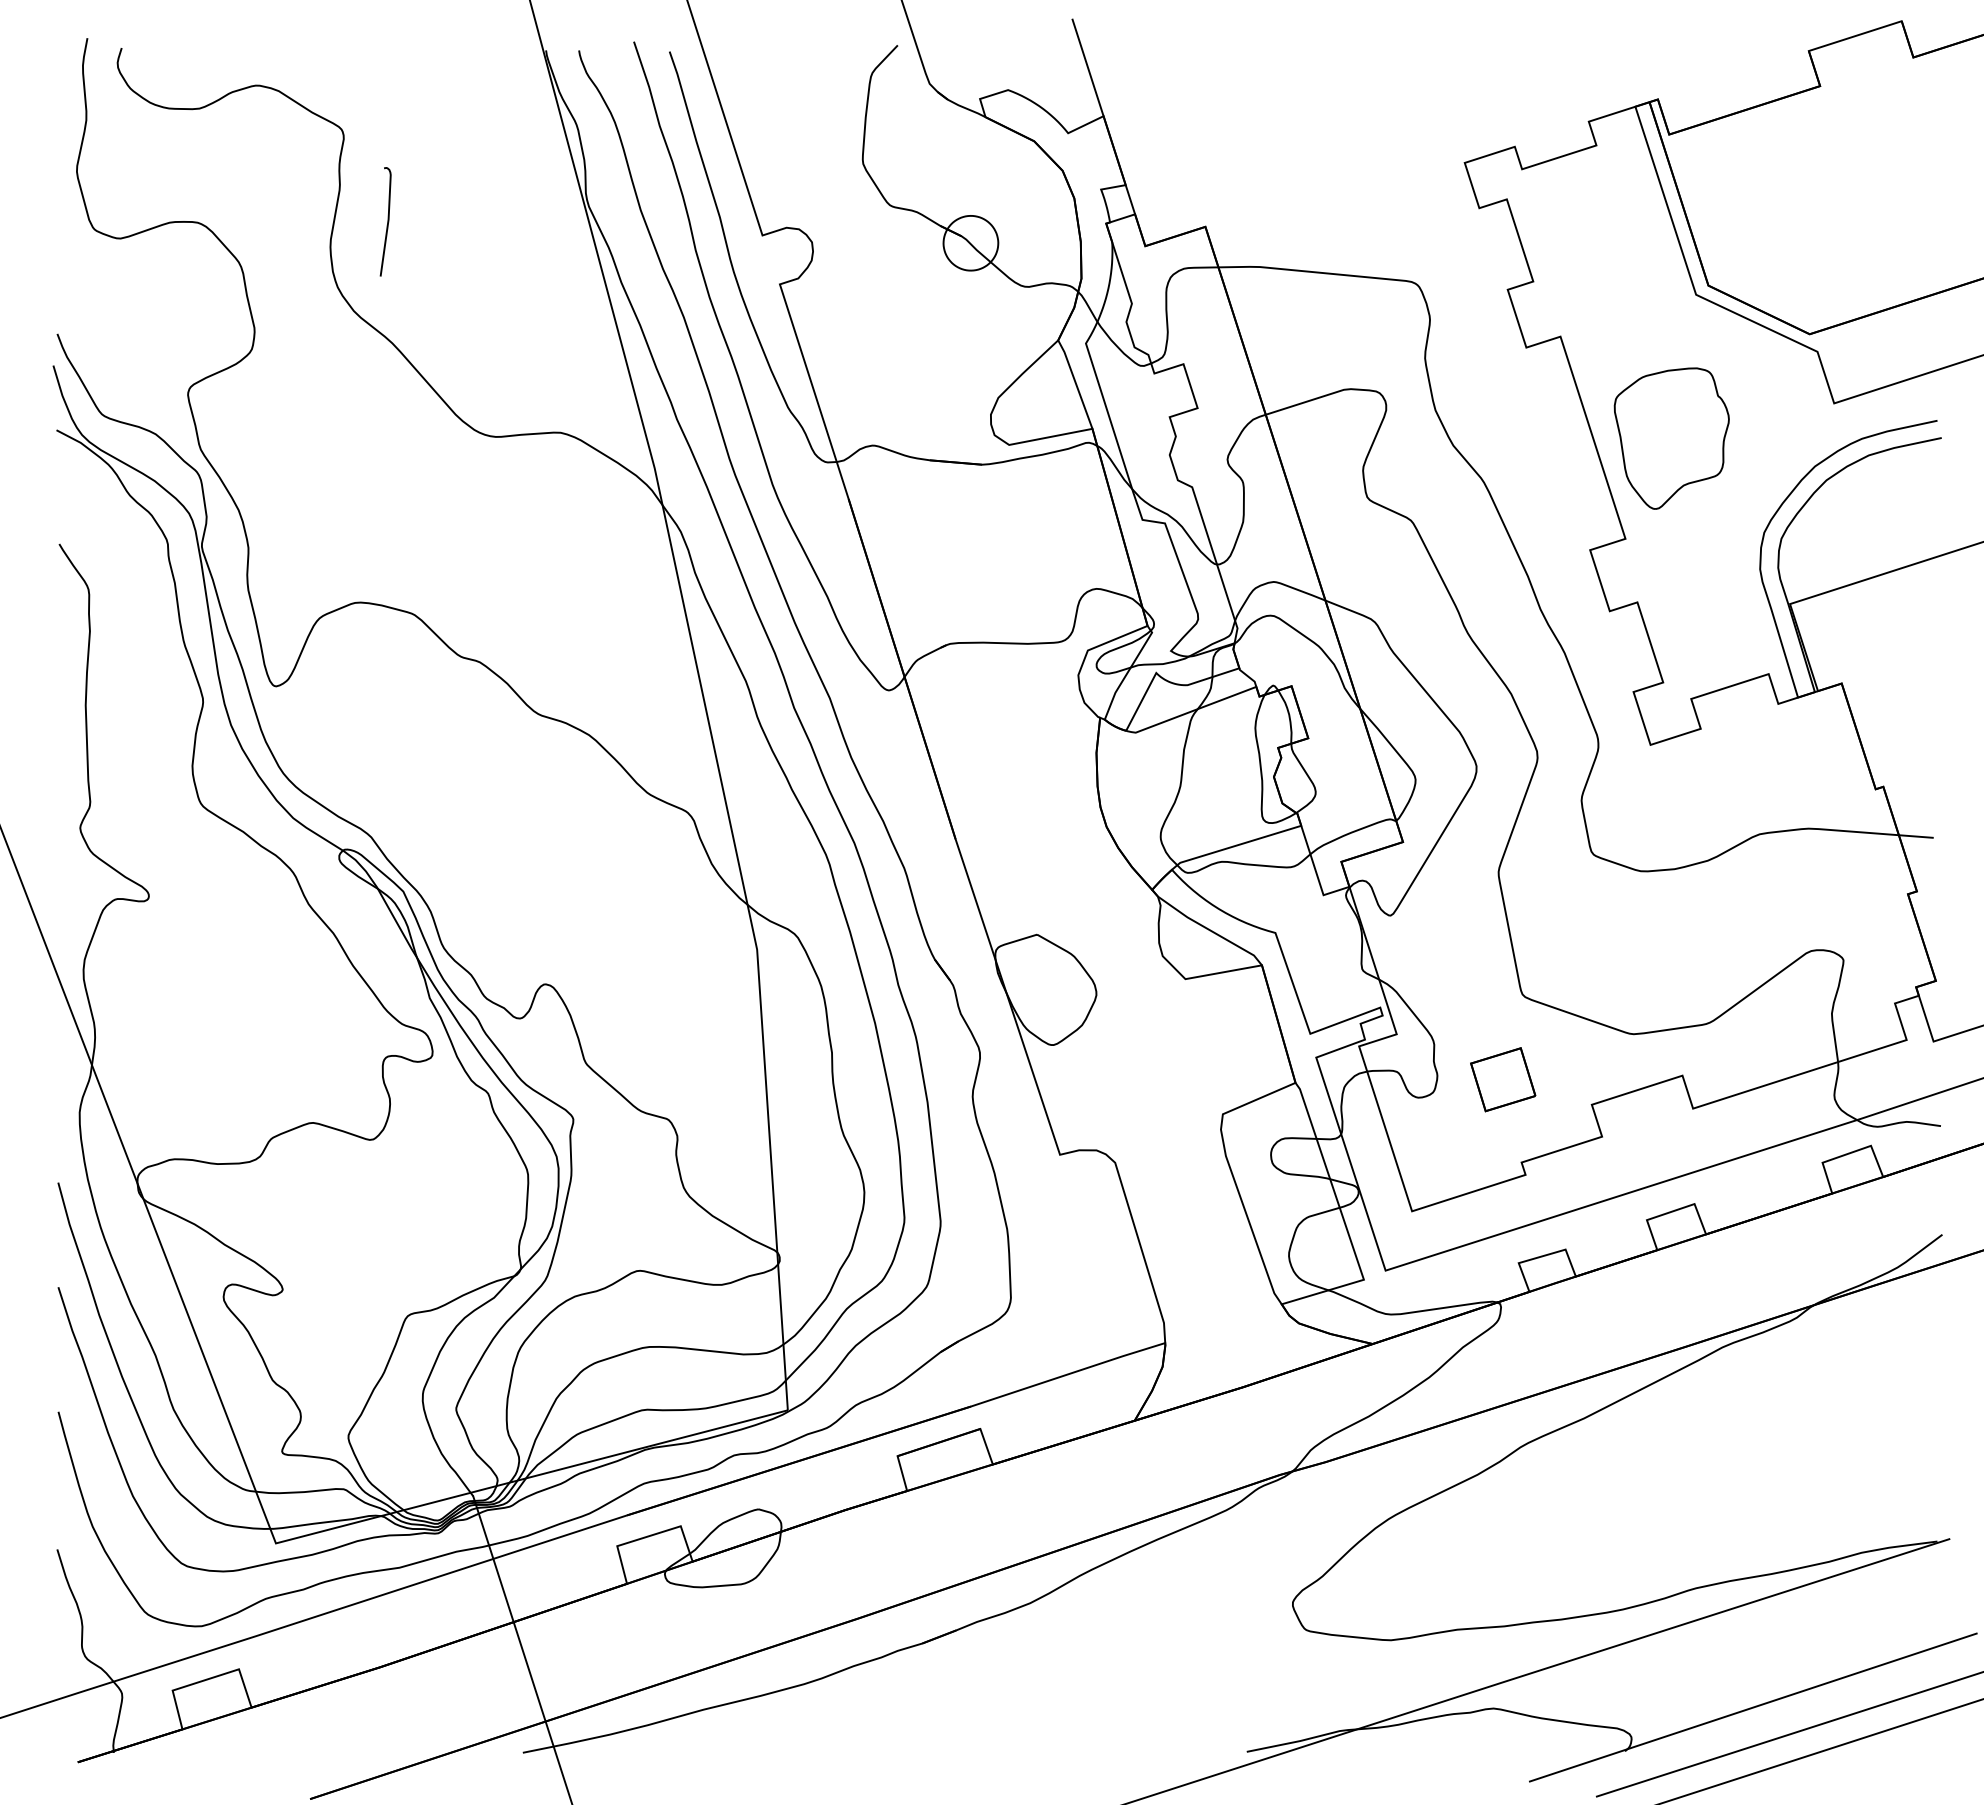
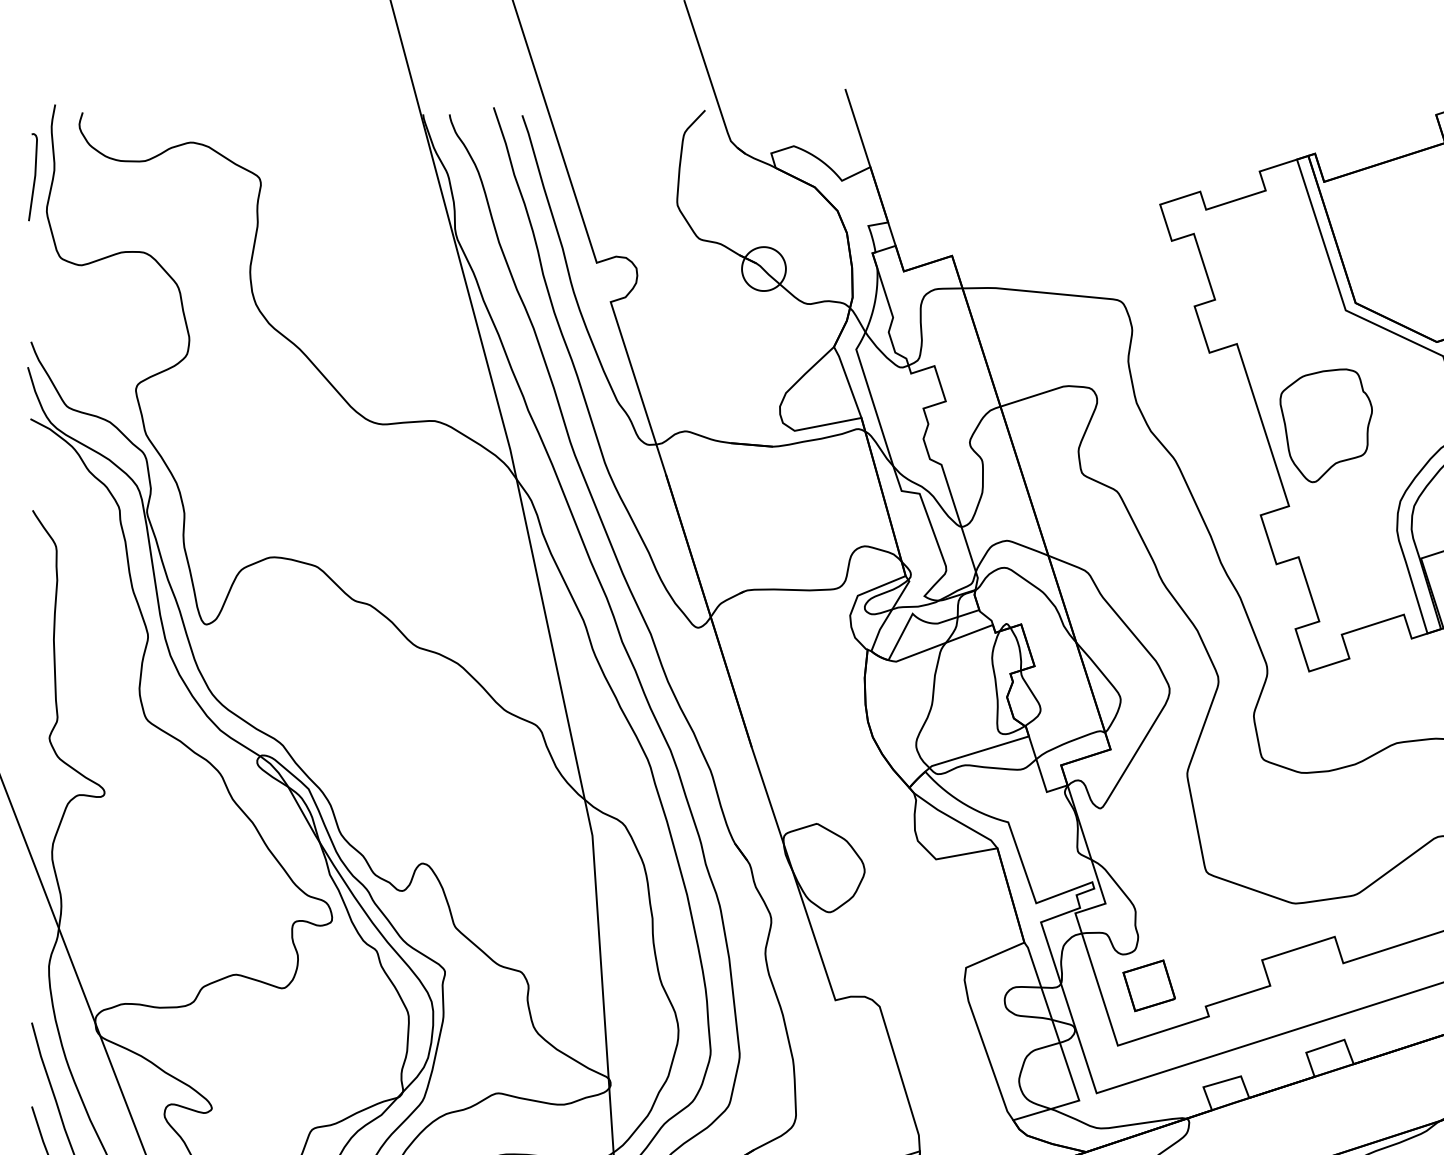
curve: (387, 221) -> (34, 177), moved
part: (1503, 1079) -> (1149, 985), moved

